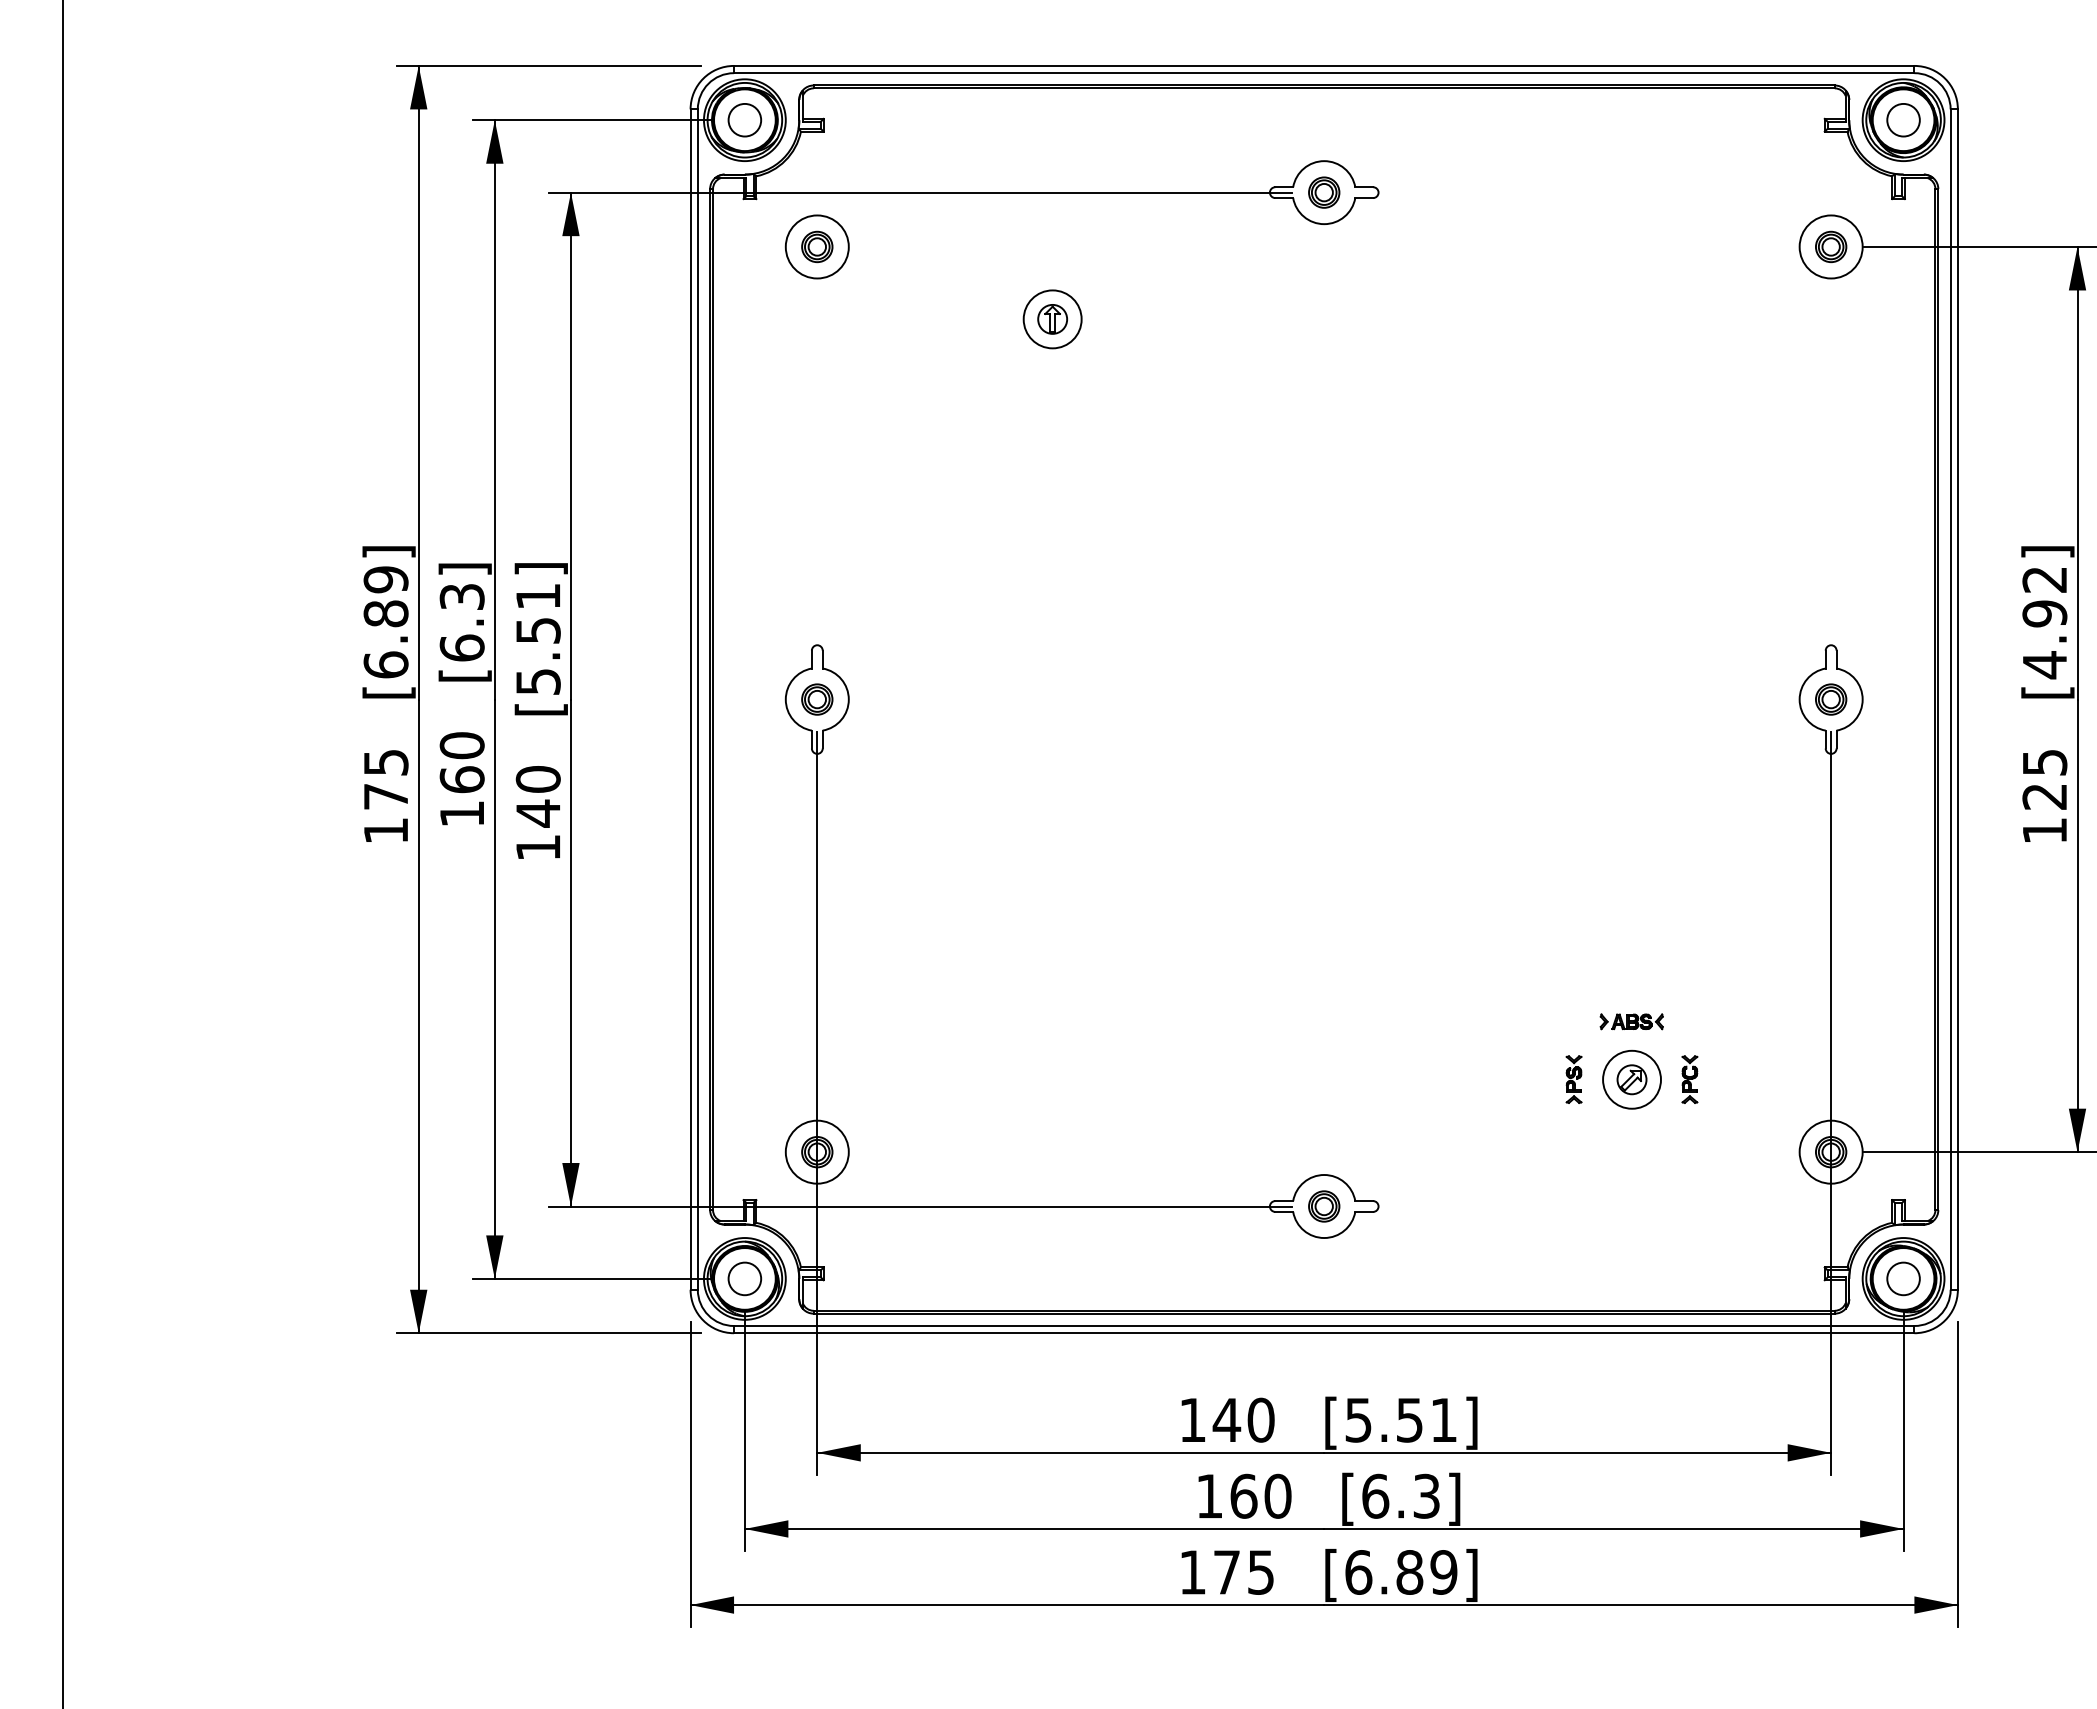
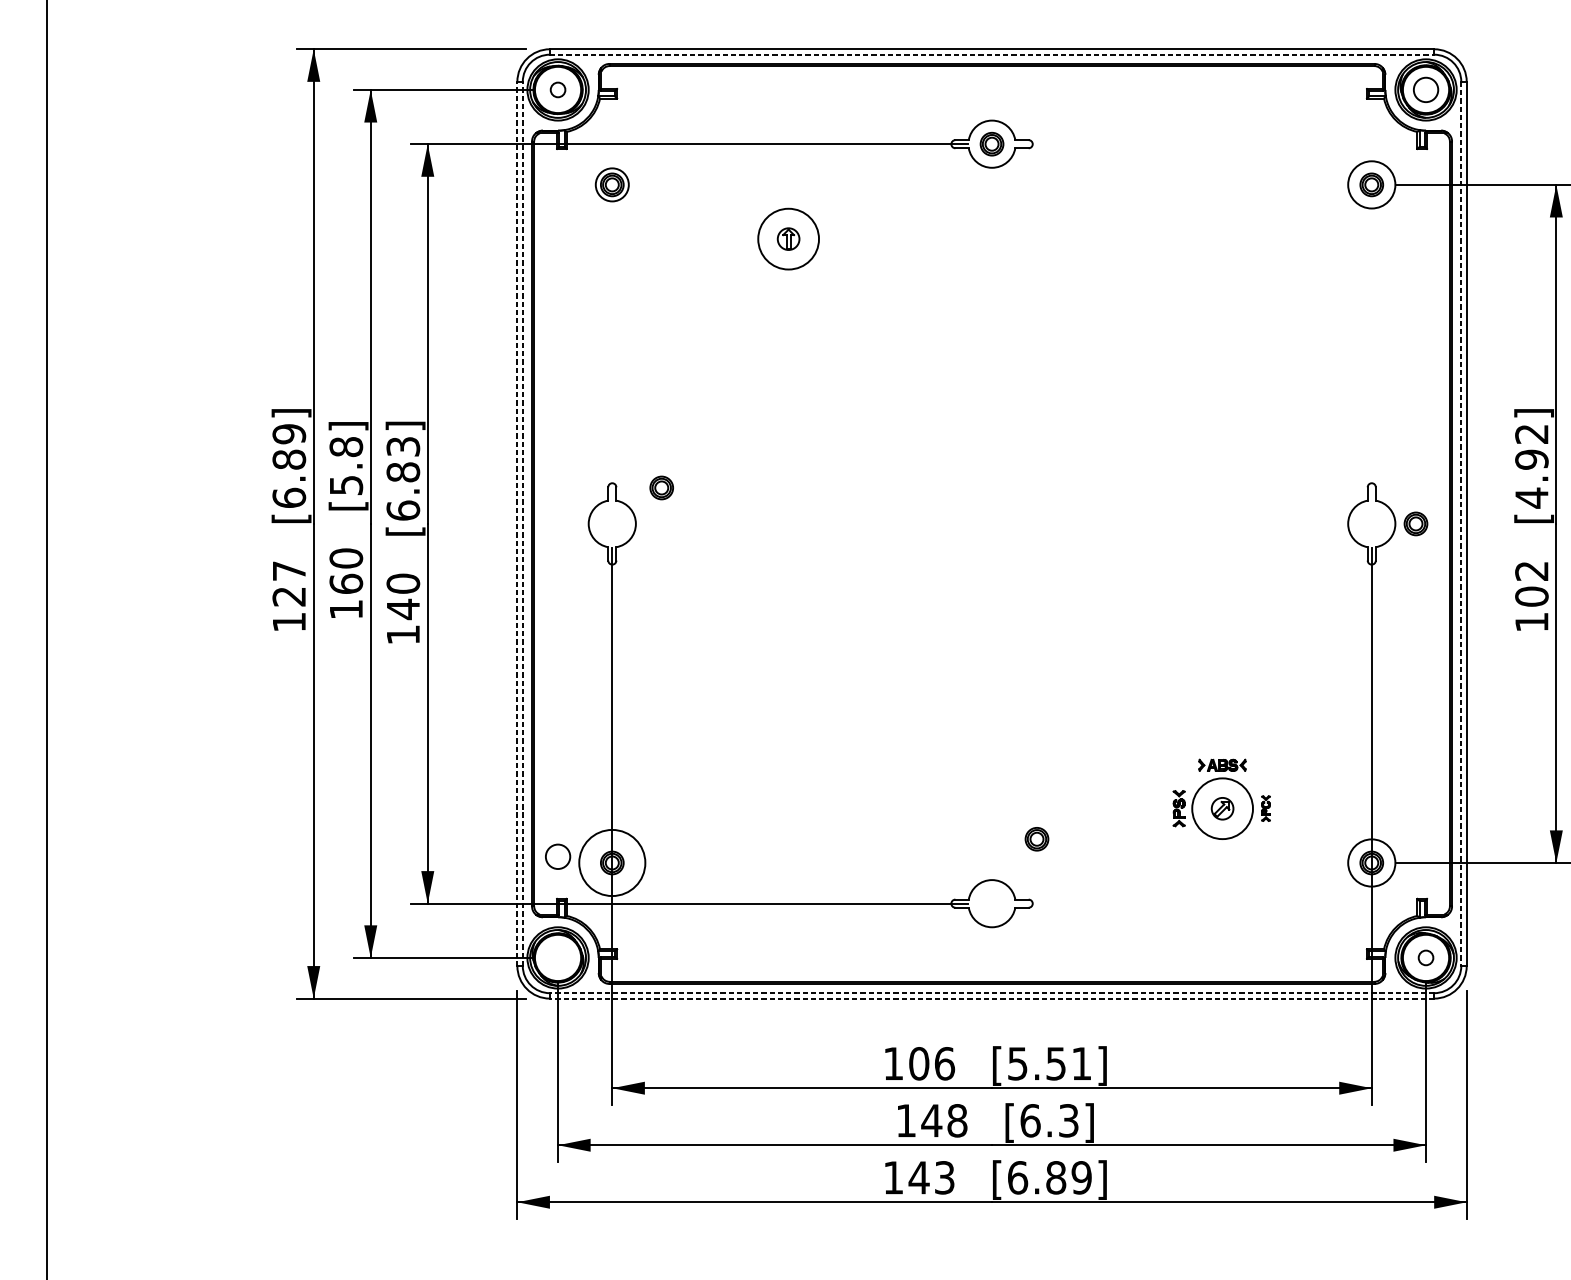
line: (1324, 73) -> (992, 54), solid -> dashed
circle: (744, 119) -> (557, 89), size x0.6
circle: (816, 246) -> (611, 184), size x0.7
circle: (1052, 319) -> (788, 239), size x1.4
text: (461, 622) -> (345, 466), [6.3] -> [5.8]
text: (537, 639) -> (402, 478), [5.51] -> [6.83]
line: (690, 699) -> (517, 523), solid -> dashed
line: (697, 699) -> (522, 523), solid -> dashed
part: (817, 699) -> (661, 487), moved
part: (1831, 699) -> (1416, 523), moved
line: (1950, 700) -> (1461, 524), solid -> dashed
text: (385, 779) -> (288, 583), 175 -> 127
text: (2044, 780) -> (1531, 584), 125 -> 102
circle: (1631, 1079) -> (1222, 808), size x1.4
part: (1689, 1079) -> (1265, 808), size x0.7
circle: (816, 1151) -> (611, 862), size x1.4
part: (1324, 1206) -> (1037, 839), moved
circle: (744, 1278) -> (557, 856), moved
circle: (1903, 1278) -> (1425, 957), size x0.6
line: (1323, 1326) -> (991, 993), solid -> dashed
line: (1323, 1333) -> (991, 998), solid -> dashed
text: (1243, 1419) -> (931, 1063), 140 -> 106
text: (1260, 1495) -> (944, 1120), 160 -> 148
text: (1242, 1572) -> (930, 1177), 175 -> 143

